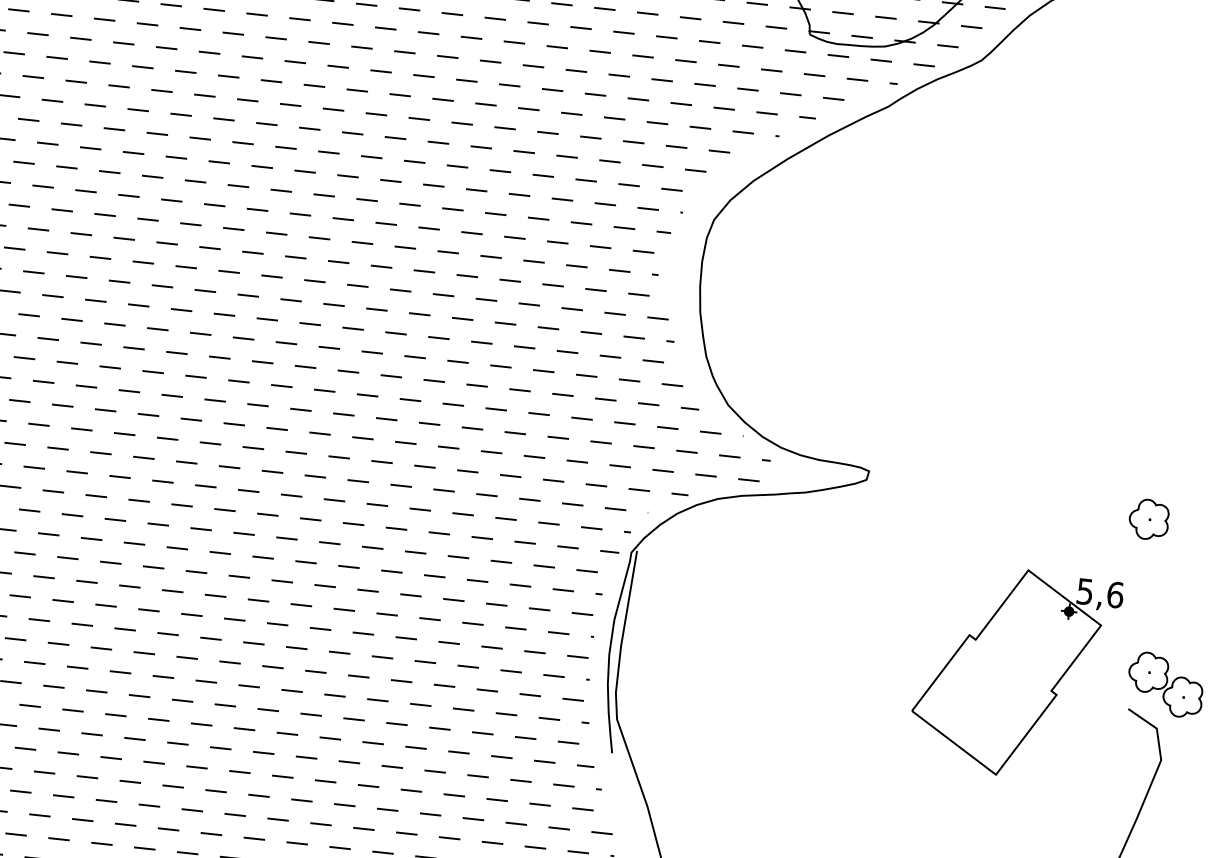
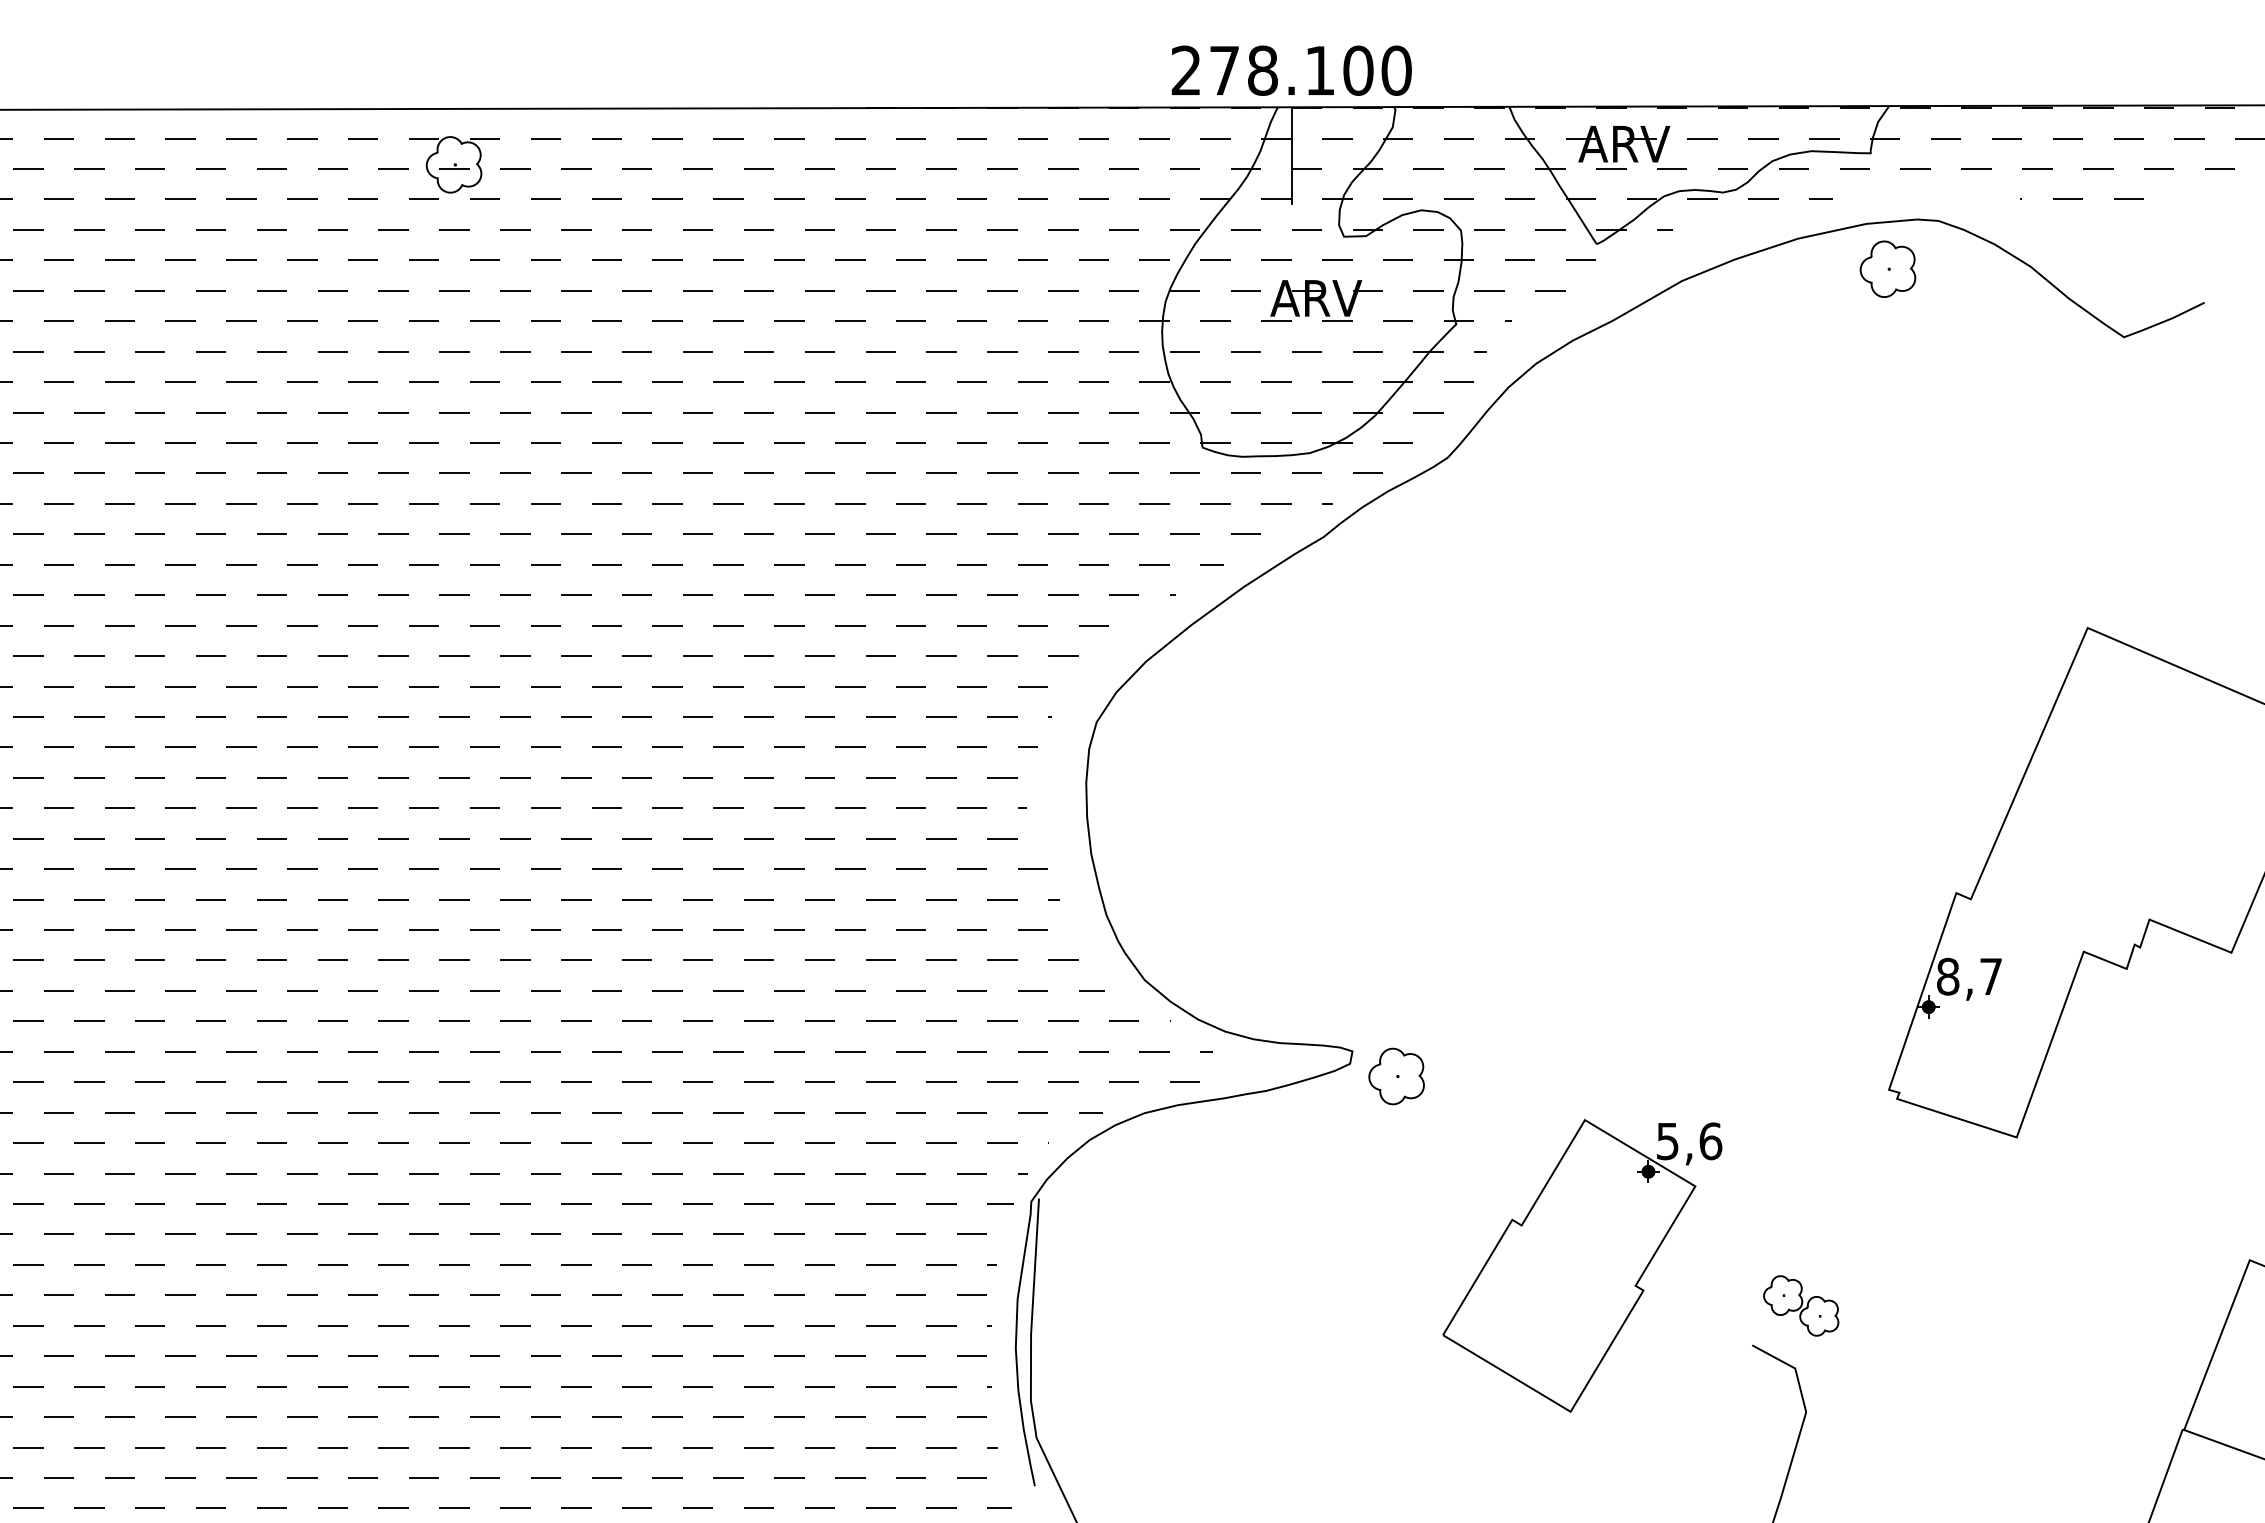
part: (1149, 519) -> (1396, 1076), moved
part: (1015, 672) -> (1582, 1265), moved
part: (1166, 684) -> (1801, 1305), size x0.7

